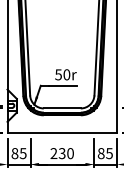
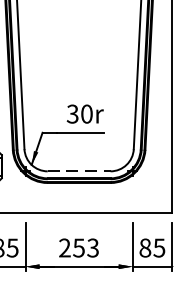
text: (58, 74) -> (72, 113), 50r -> 30r
line: (62, 108) -> (79, 171), solid -> dashed
text: (66, 153) -> (86, 247), 230 -> 253

